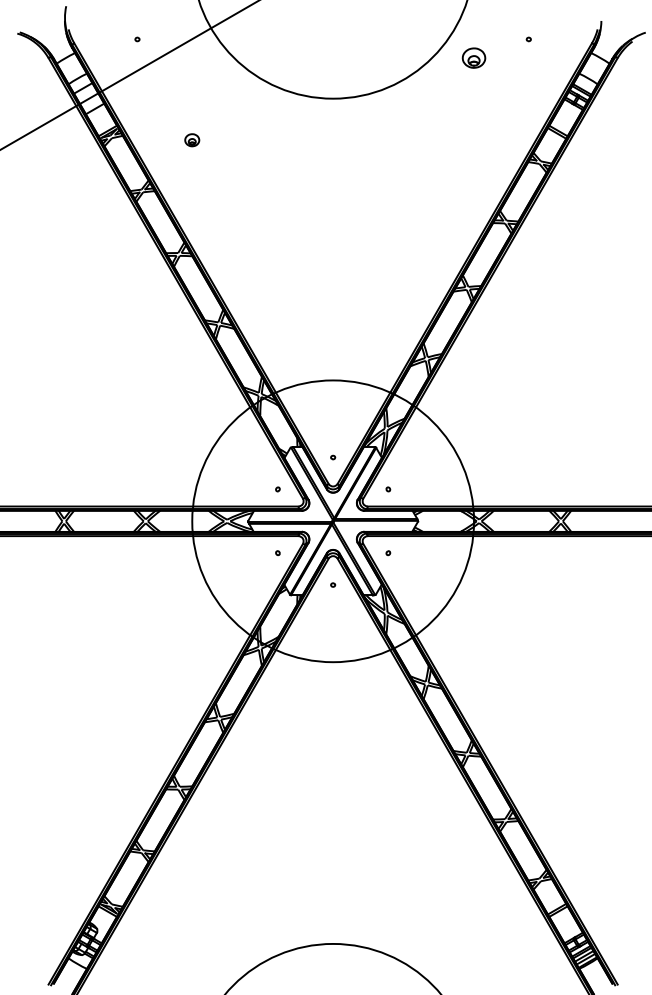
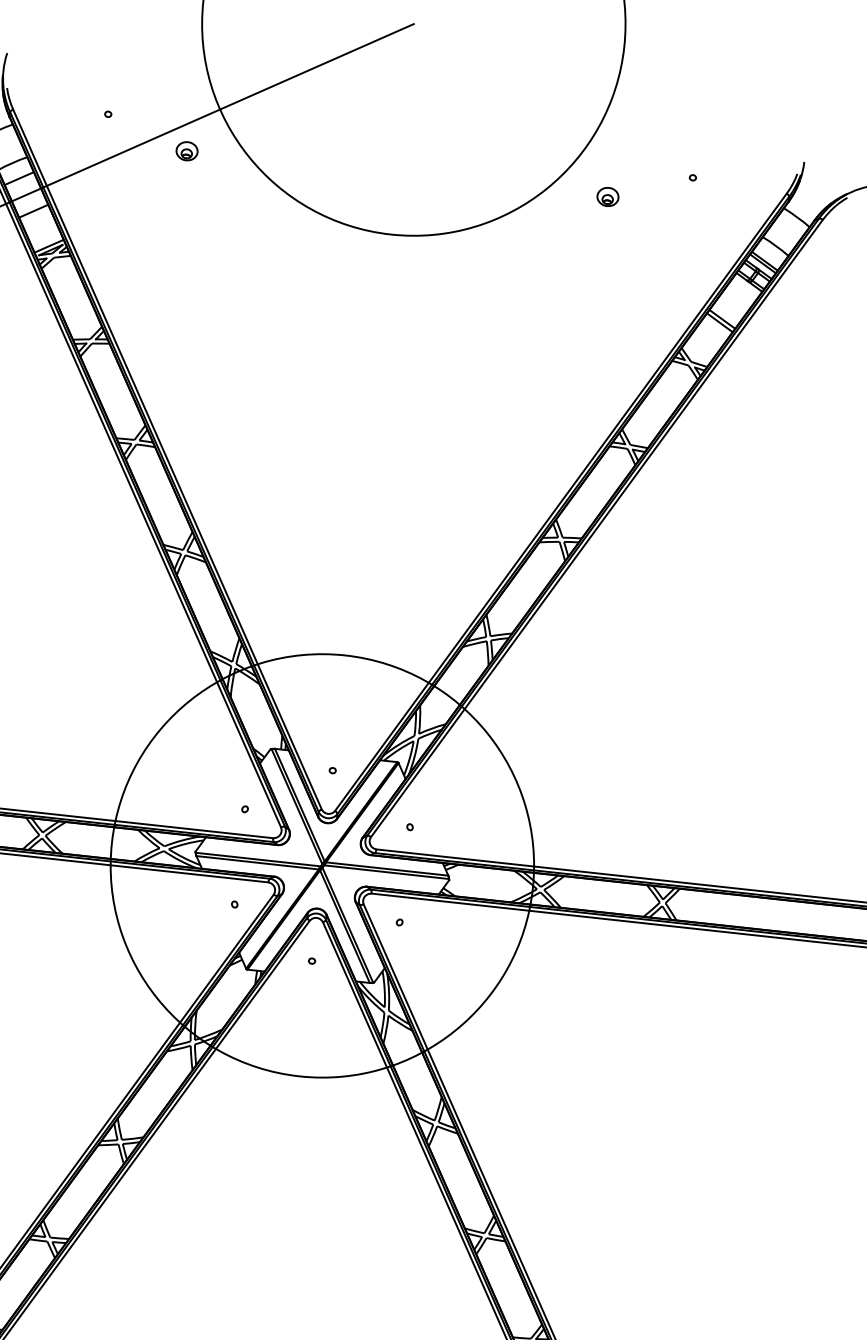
part: (473, 58) -> (607, 197), size x0.62
part: (192, 140) -> (187, 151), moved

